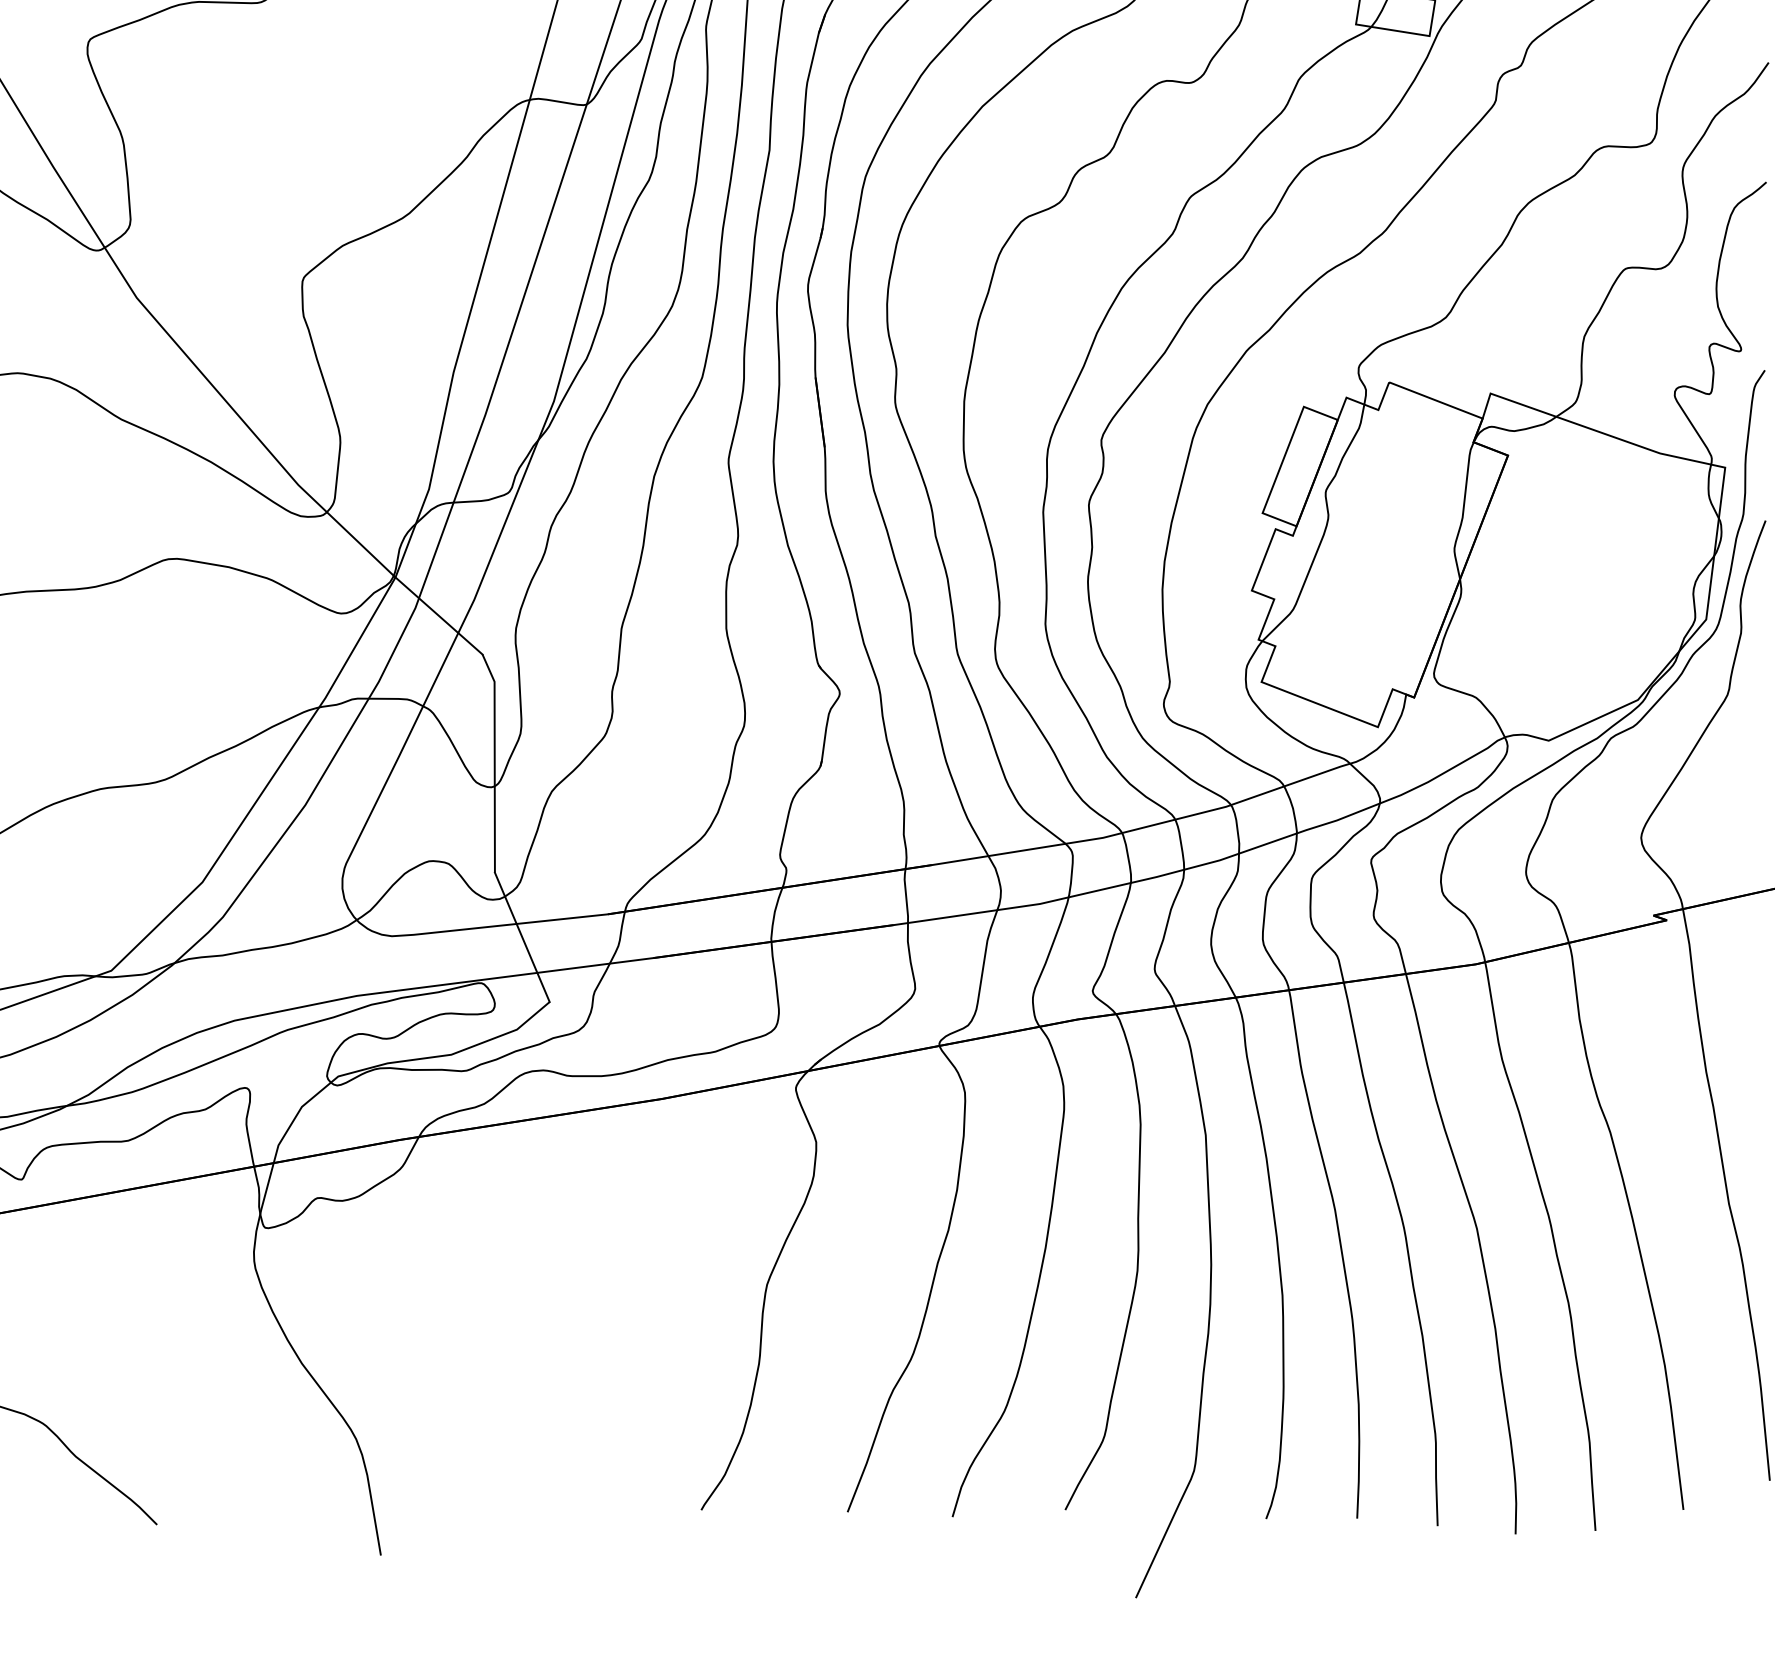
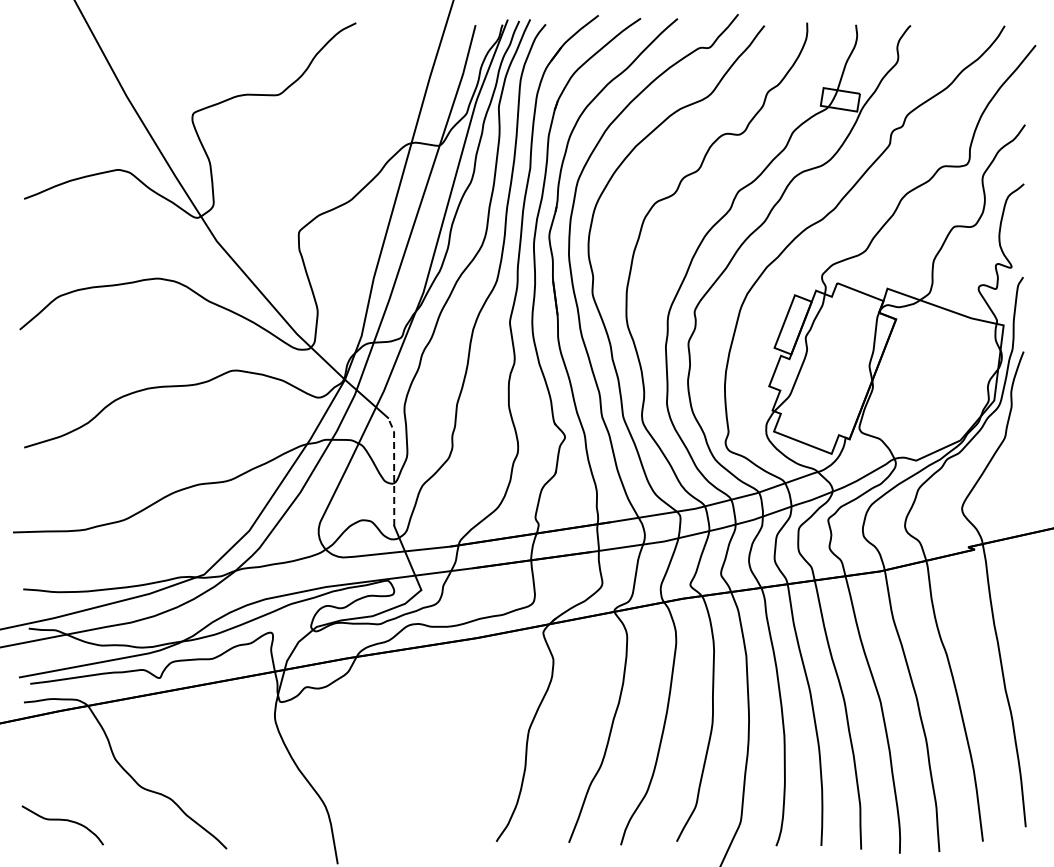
line: (495, 760) -> (394, 470), solid -> dashed

